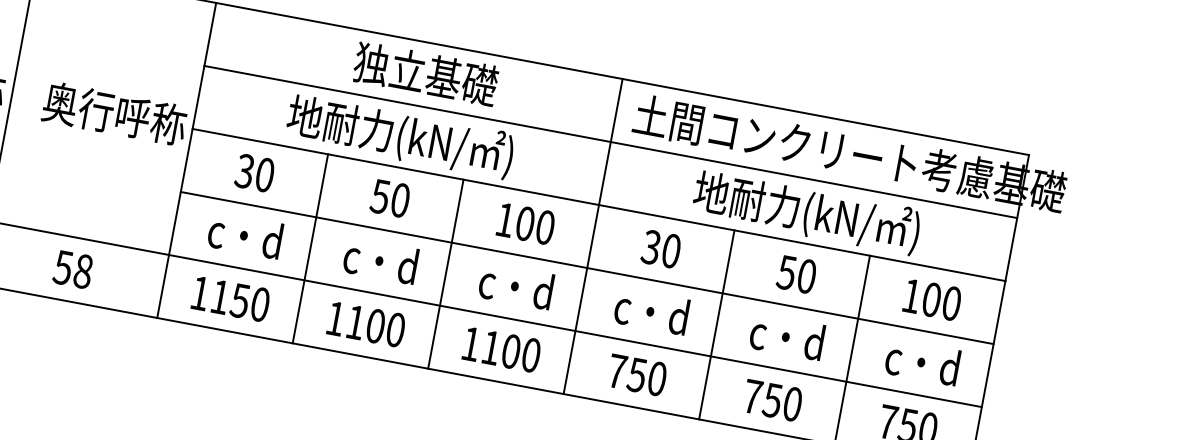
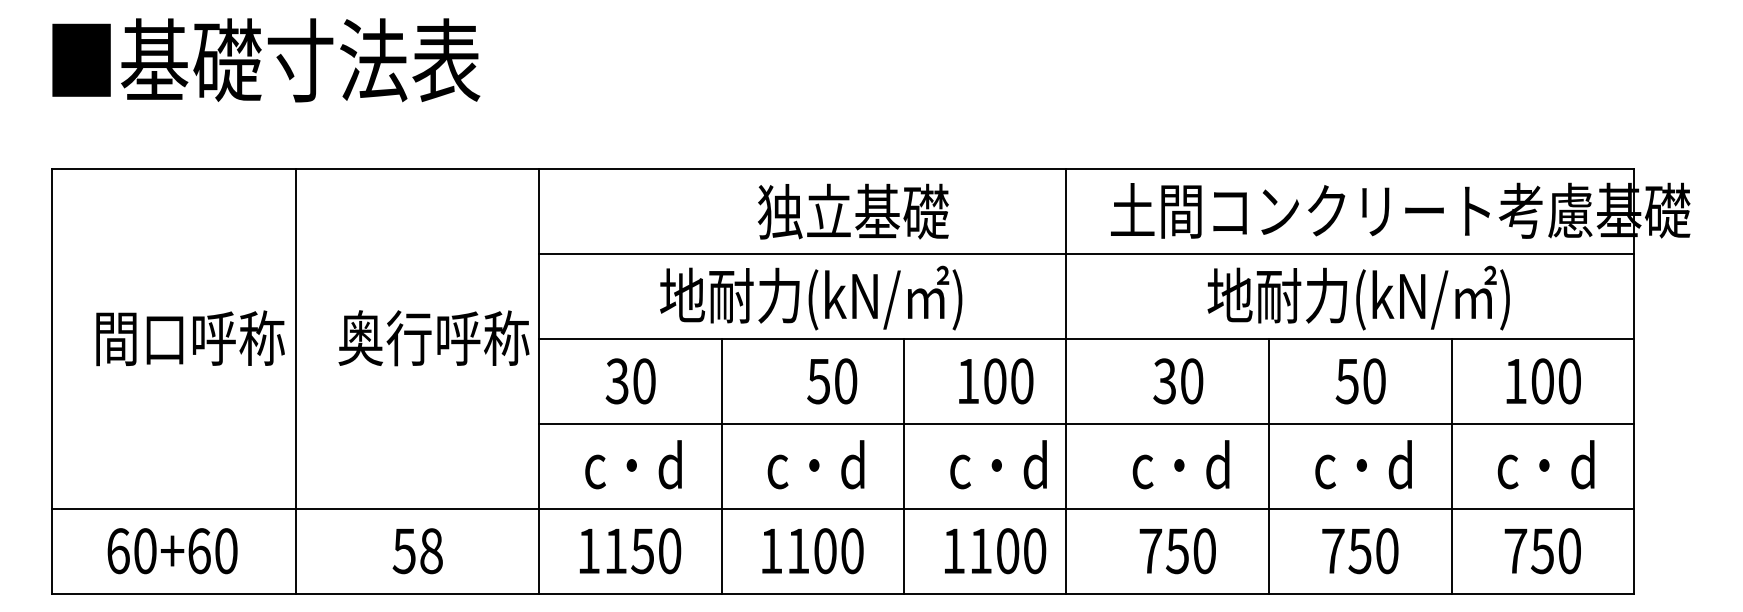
text: (426, 73) -> (853, 211), moved
text: (390, 198) -> (832, 381), moved
line: (593, 236) -> (1065, 381), moved

